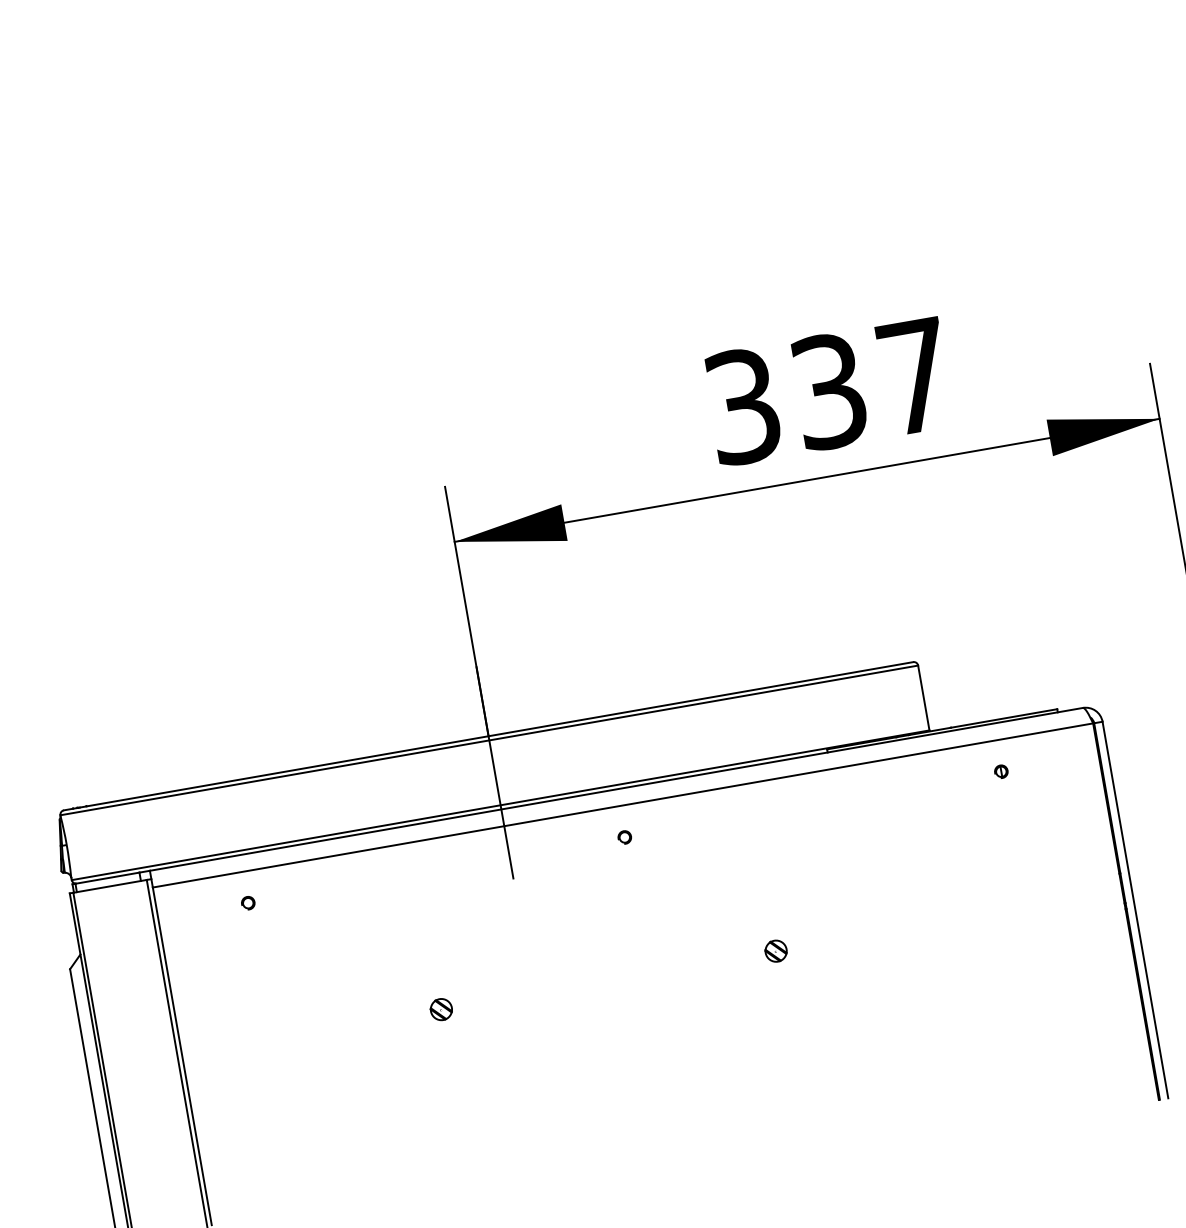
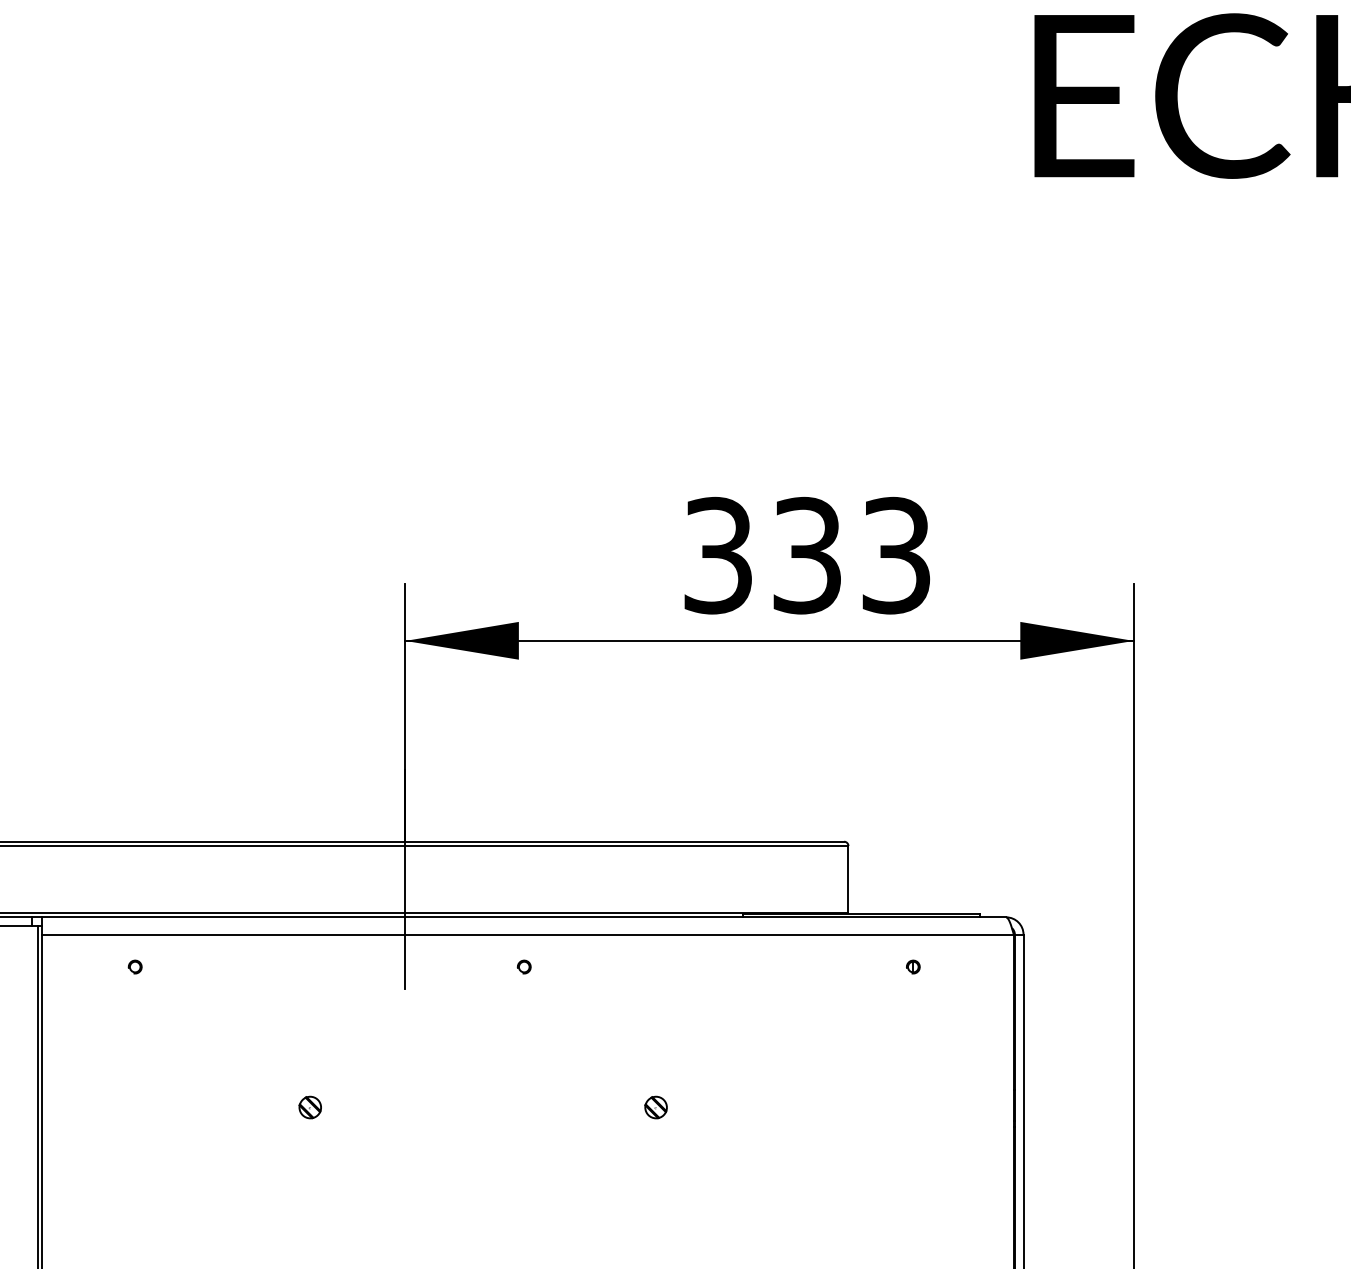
text: (915, 376) -> (896, 555), 337 -> 333

